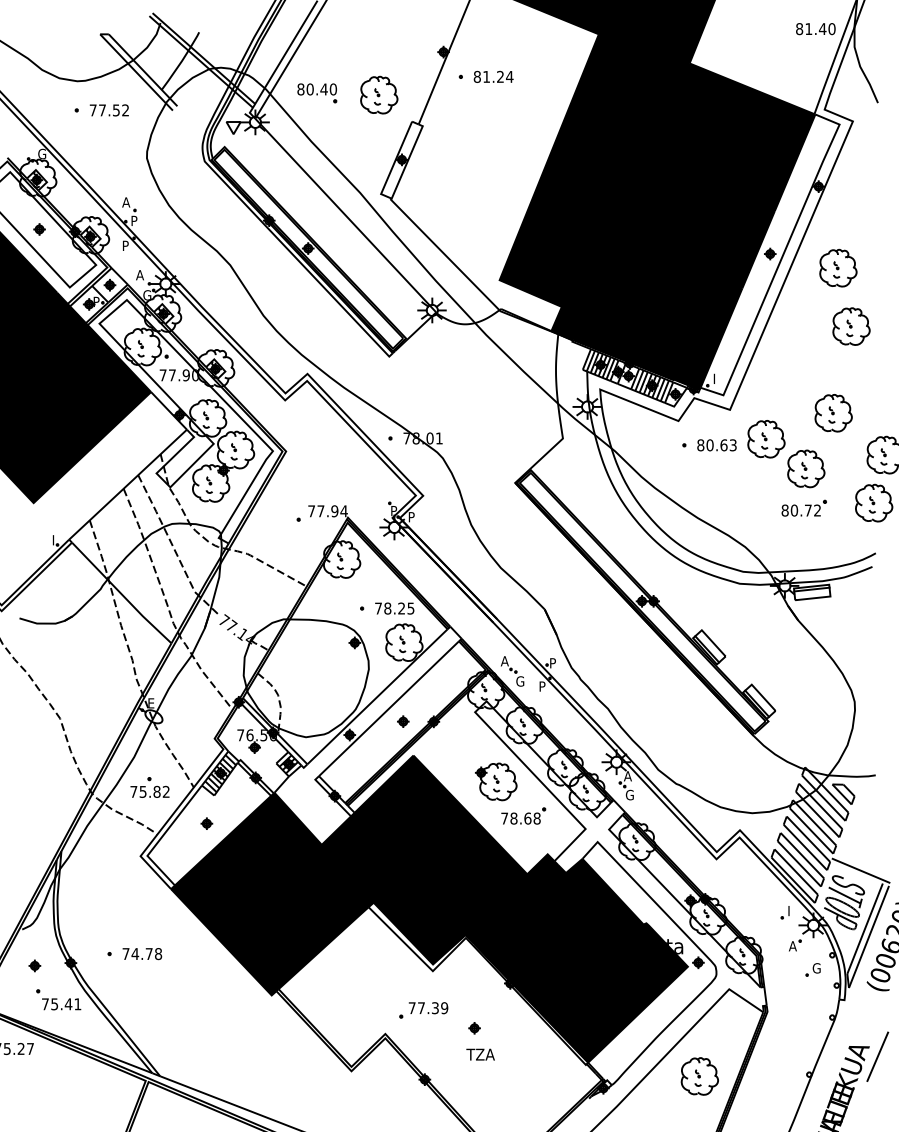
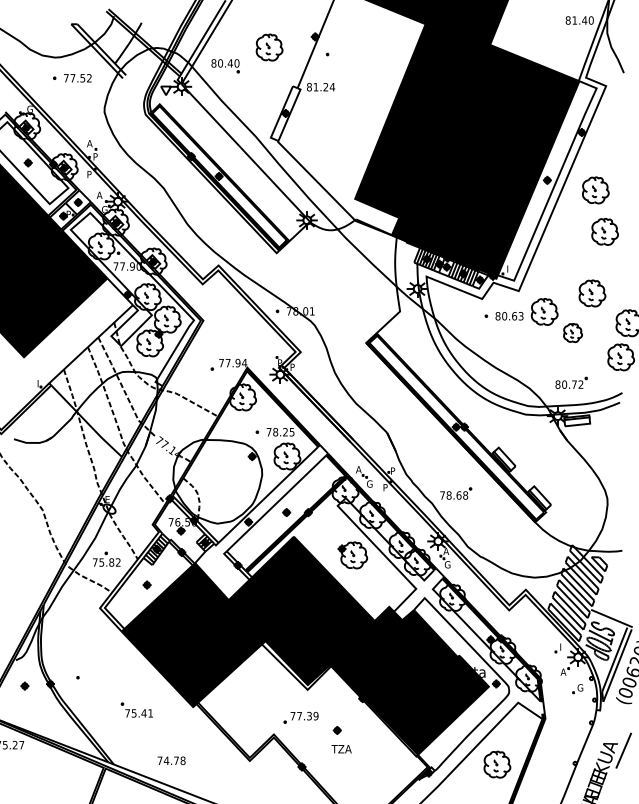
text: (493, 76) -> (320, 86), moved
part: (379, 94) -> (269, 47), moved
part: (806, 468) -> (573, 332), size x0.7
part: (803, 507) -> (571, 382), moved
part: (523, 815) -> (455, 493), moved
text: (142, 954) -> (171, 761), moved
part: (58, 999) -> (136, 710), moved

